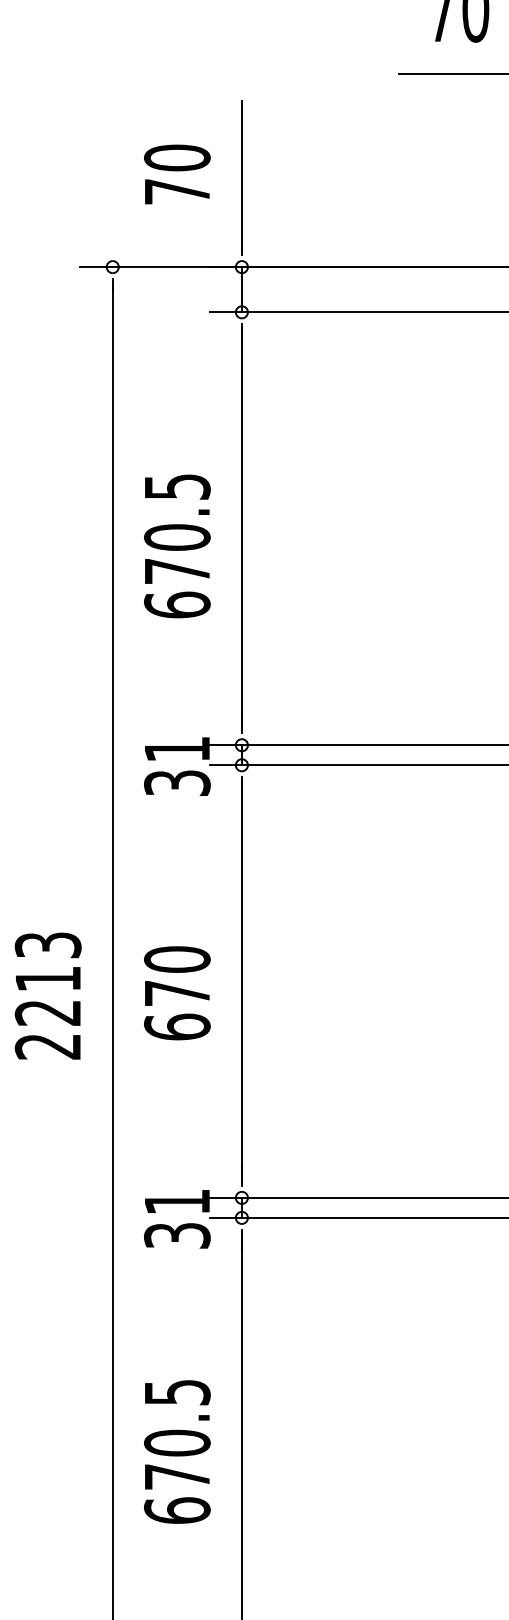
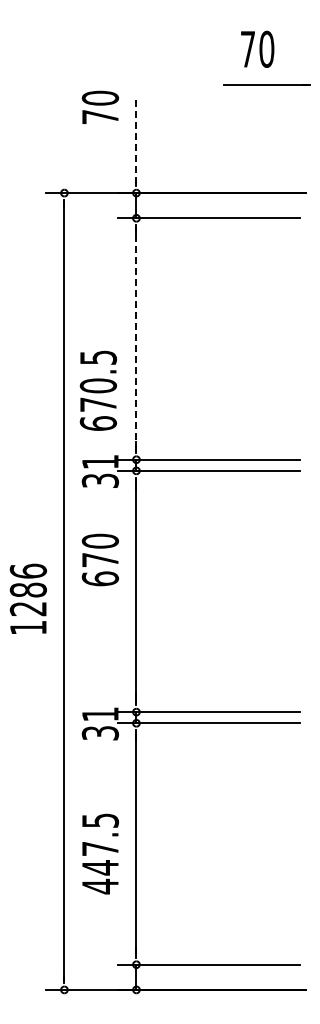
text: (177, 172) -> (100, 106), moved
line: (242, 176) -> (136, 142), solid -> dashed
line: (242, 529) -> (136, 339), solid -> dashed
text: (177, 545) -> (98, 390), moved
text: (177, 992) -> (100, 559), moved
text: (48, 994) -> (28, 598), 2213 -> 1286
text: (177, 1476) -> (100, 867), 670.5 -> 447.5

